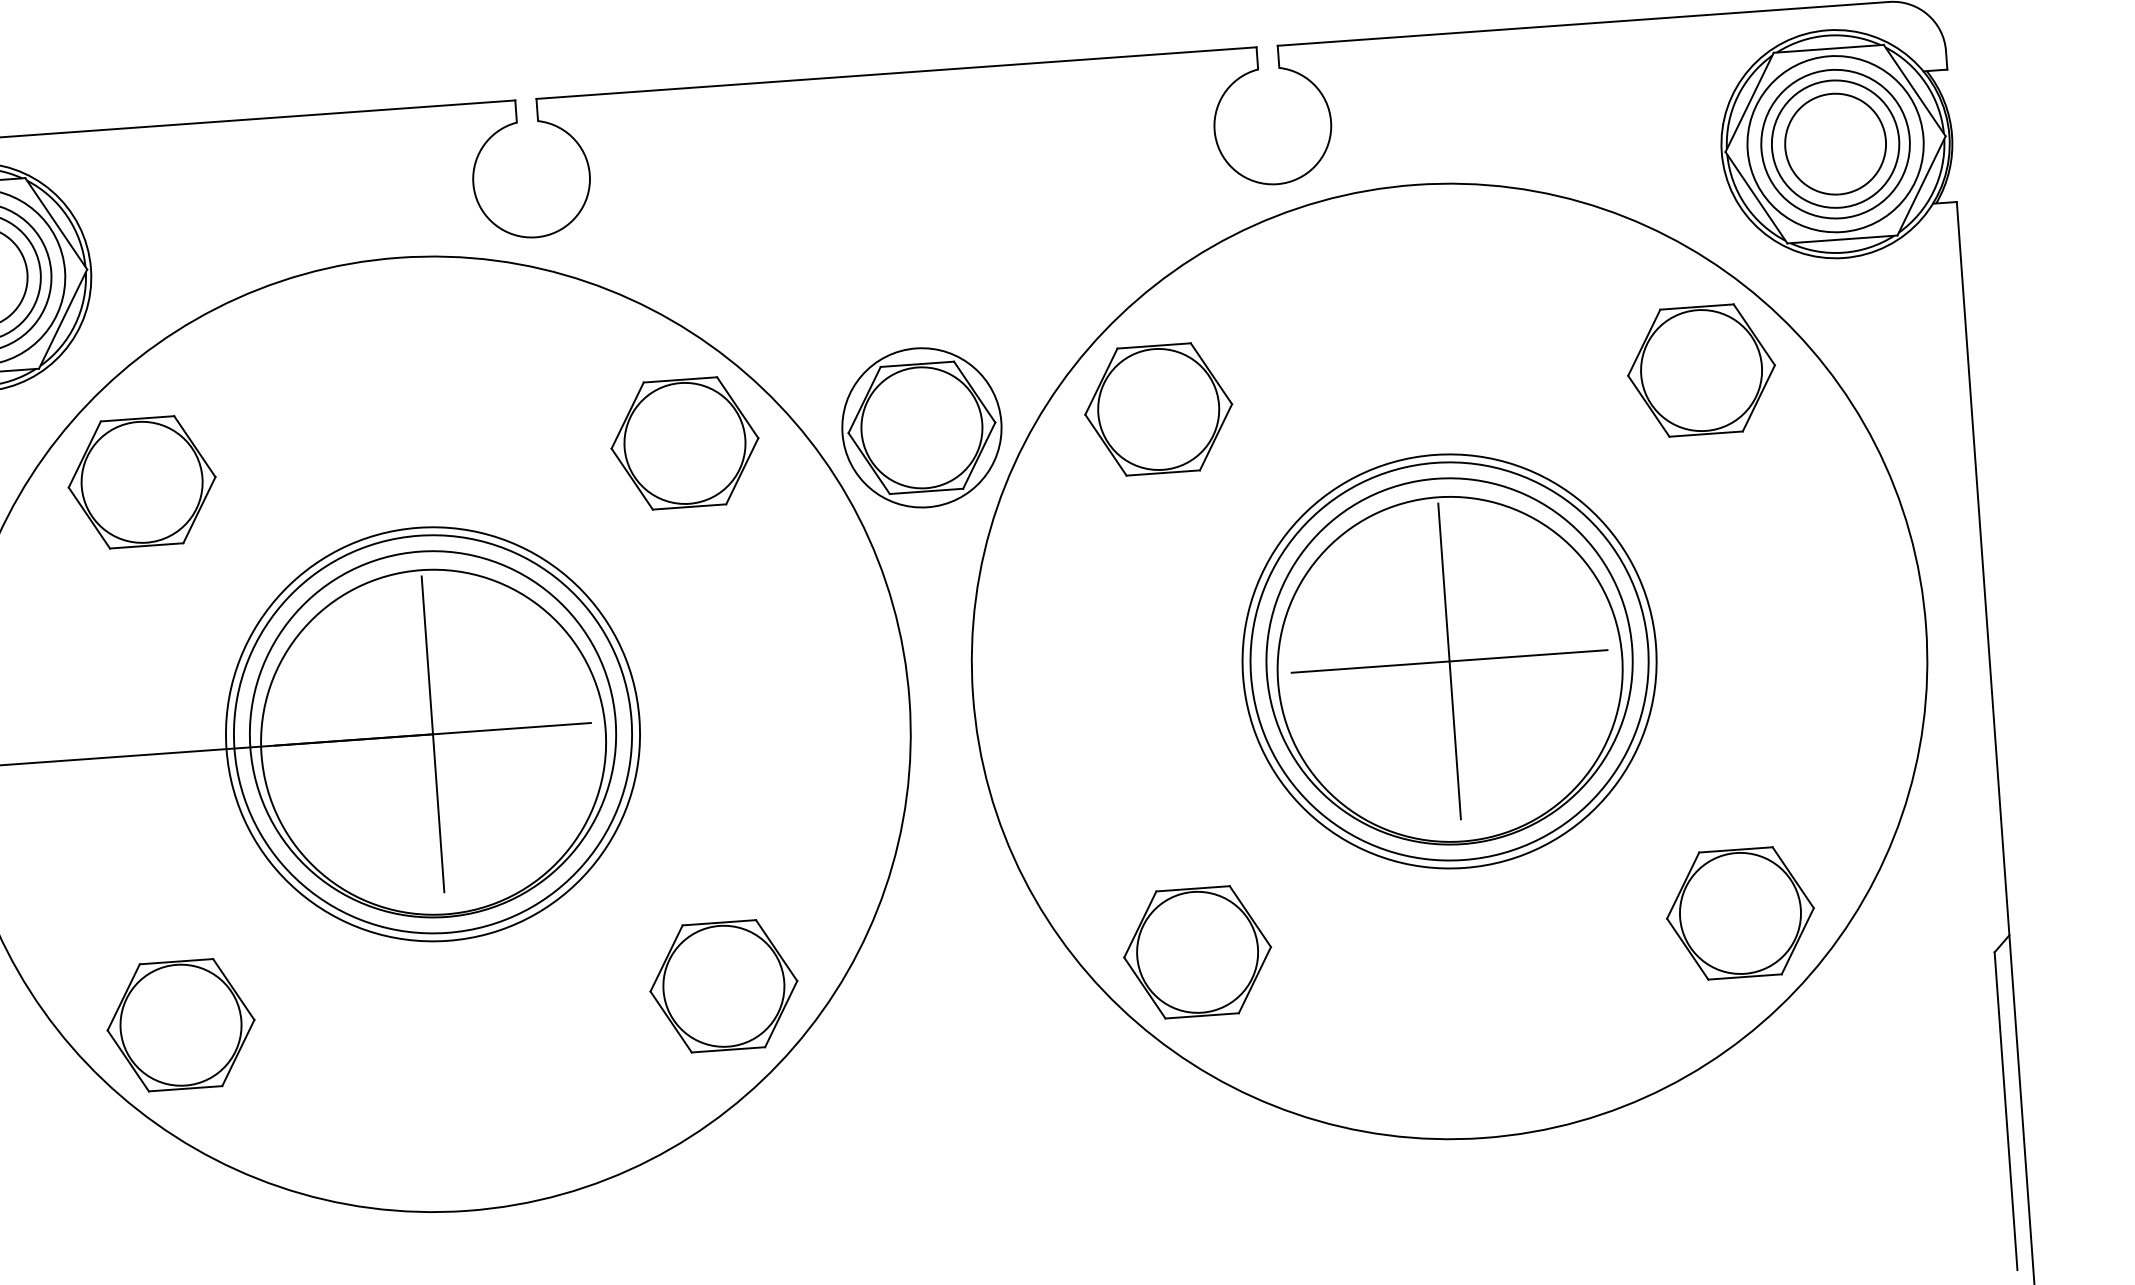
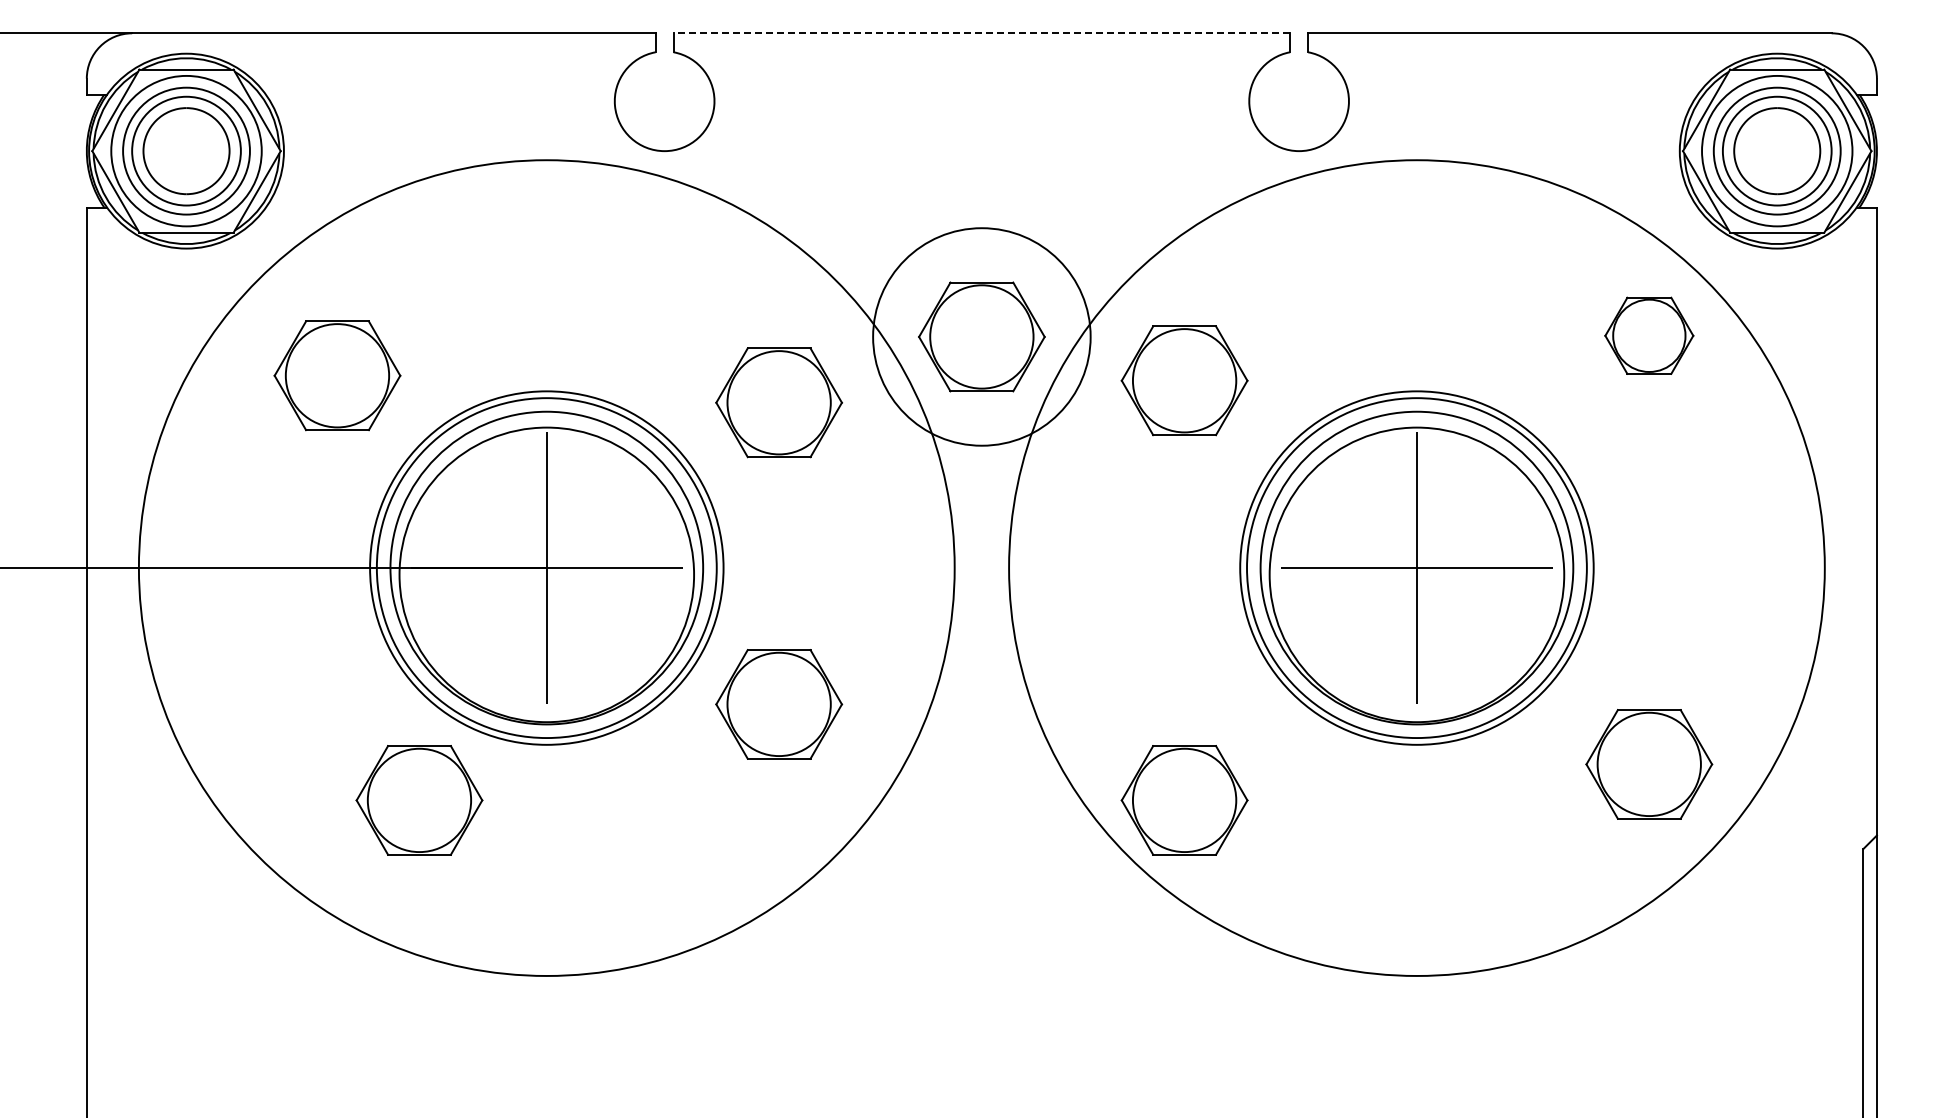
line: (896, 73) -> (981, 33), solid -> dashed
part: (1701, 370) -> (1649, 335), size x0.7
part: (1158, 409) -> (1184, 380), moved
circle: (921, 427) -> (981, 336), size x1.6
part: (684, 443) -> (778, 402), moved
part: (142, 482) -> (337, 375), moved
part: (1740, 913) -> (1649, 764), moved
part: (724, 986) -> (779, 704), moved
part: (181, 1025) -> (419, 800), moved

